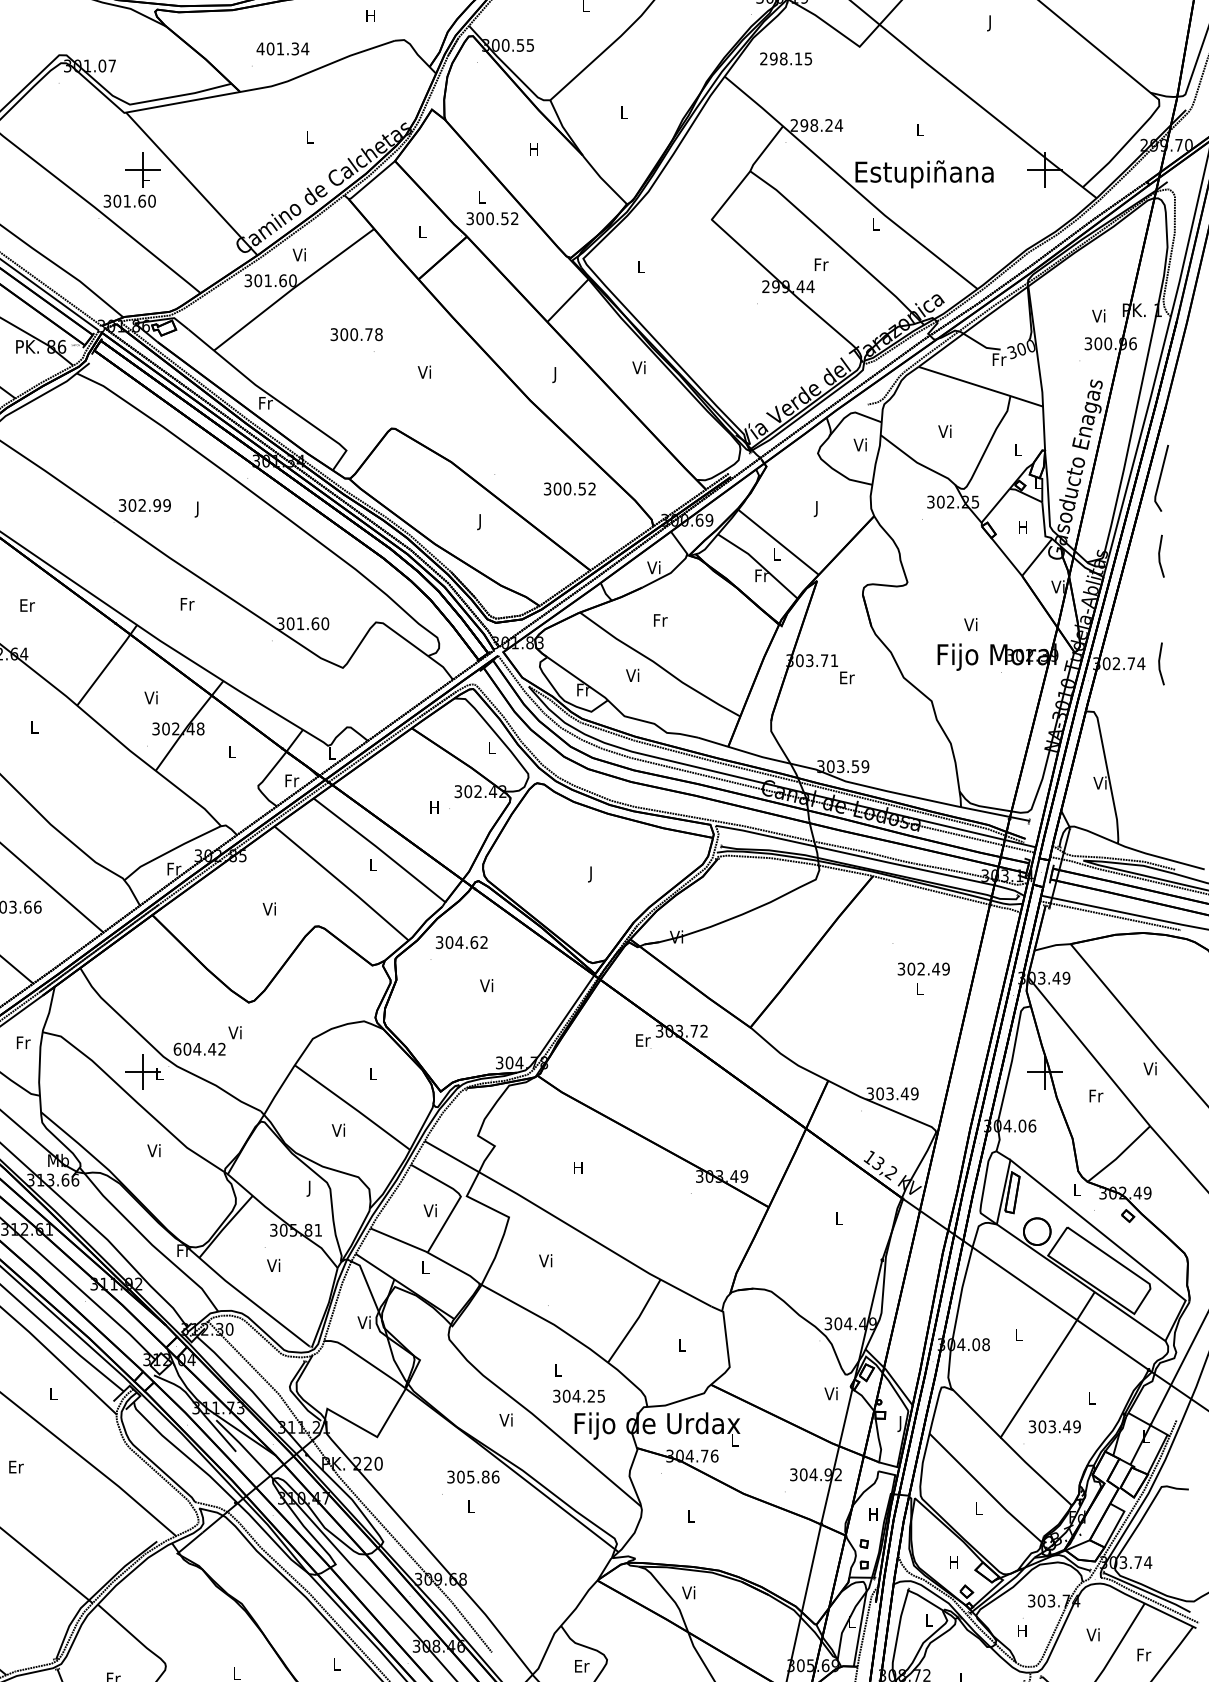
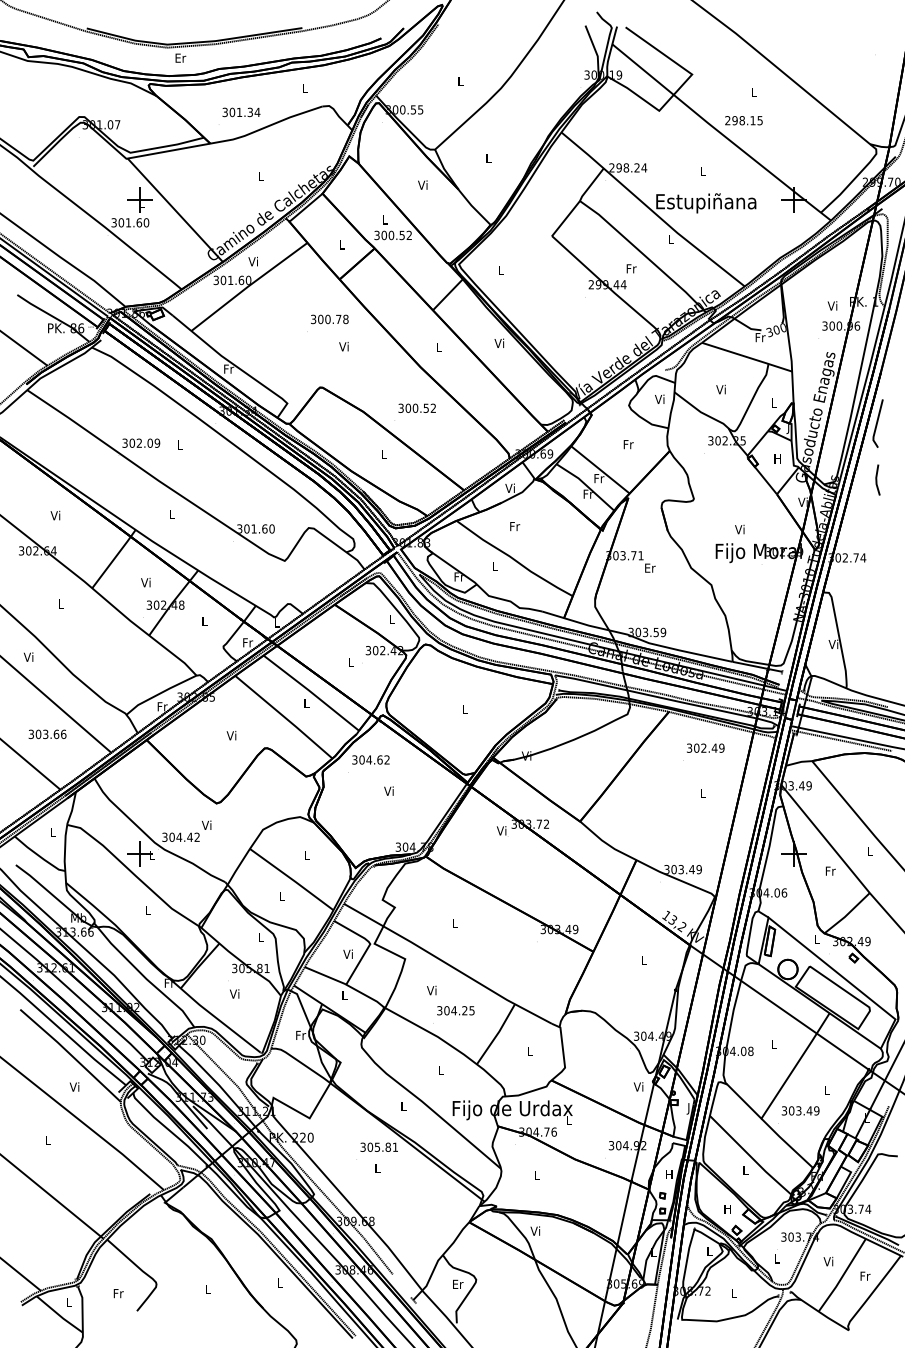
text: (370, 15) -> (304, 88), H -> L
text: (989, 22) -> (753, 93), J -> L
text: (261, 49) -> (225, 112), 401.34 -> 301.34
text: (785, 58) -> (743, 120), moved
text: (532, 148) -> (422, 184), H -> Vi
text: (356, 334) -> (329, 319), moved
text: (555, 374) -> (438, 348), J -> L
text: (1038, 486) -> (788, 429), L -> J
text: (568, 487) -> (416, 407), moved
text: (156, 505) -> (149, 443), 302.99 -> 302.09
text: (197, 508) -> (179, 445), J -> L
text: (817, 508) -> (628, 445), J -> Fr
text: (480, 522) -> (384, 455), J -> L
text: (777, 554) -> (599, 478), L -> Fr
text: (187, 603) -> (172, 514), Fr -> L
text: (26, 605) -> (55, 515), Er -> Vi
line: (1160, 663) -> (877, 557), removed
text: (632, 675) -> (494, 566), Vi -> L
text: (433, 808) -> (350, 662), H -> L
text: (590, 874) -> (464, 710), J -> L
text: (923, 968) -> (705, 747), moved
text: (641, 1039) -> (501, 830), Er -> Vi
text: (23, 1042) -> (53, 832), Fr -> L
text: (176, 1048) -> (164, 836), 604.42 -> 304.42
text: (1149, 1068) -> (869, 851), Vi -> L
text: (338, 1129) -> (281, 895), Vi -> L
text: (153, 1150) -> (147, 910), Vi -> L
text: (577, 1168) -> (454, 923), H -> L
text: (309, 1188) -> (260, 938), J -> L
text: (364, 1321) -> (300, 1034), Vi -> Fr
text: (52, 1393) -> (74, 1086), L -> Vi
text: (578, 1395) -> (455, 1010), moved
text: (505, 1419) -> (402, 1105), Vi -> L
text: (16, 1466) -> (48, 1139), Er -> L
text: (495, 1475) -> (395, 1146), 305.86 -> 305.81
text: (1021, 1630) -> (776, 1258), H -> L

